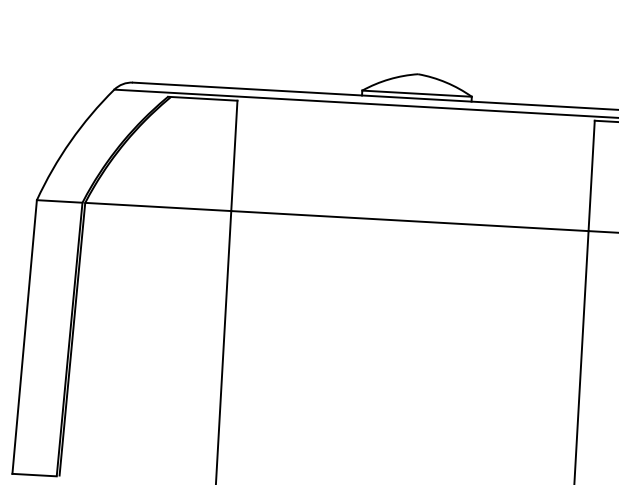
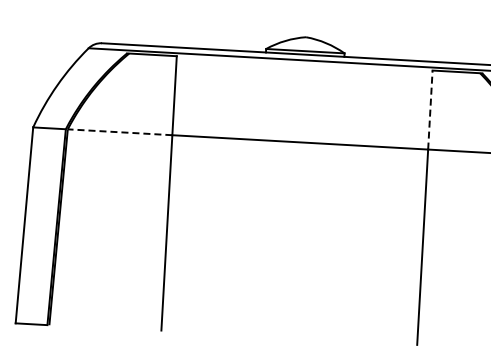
line: (591, 176) -> (430, 110), solid -> dashed
line: (157, 207) -> (119, 132), solid -> dashed

